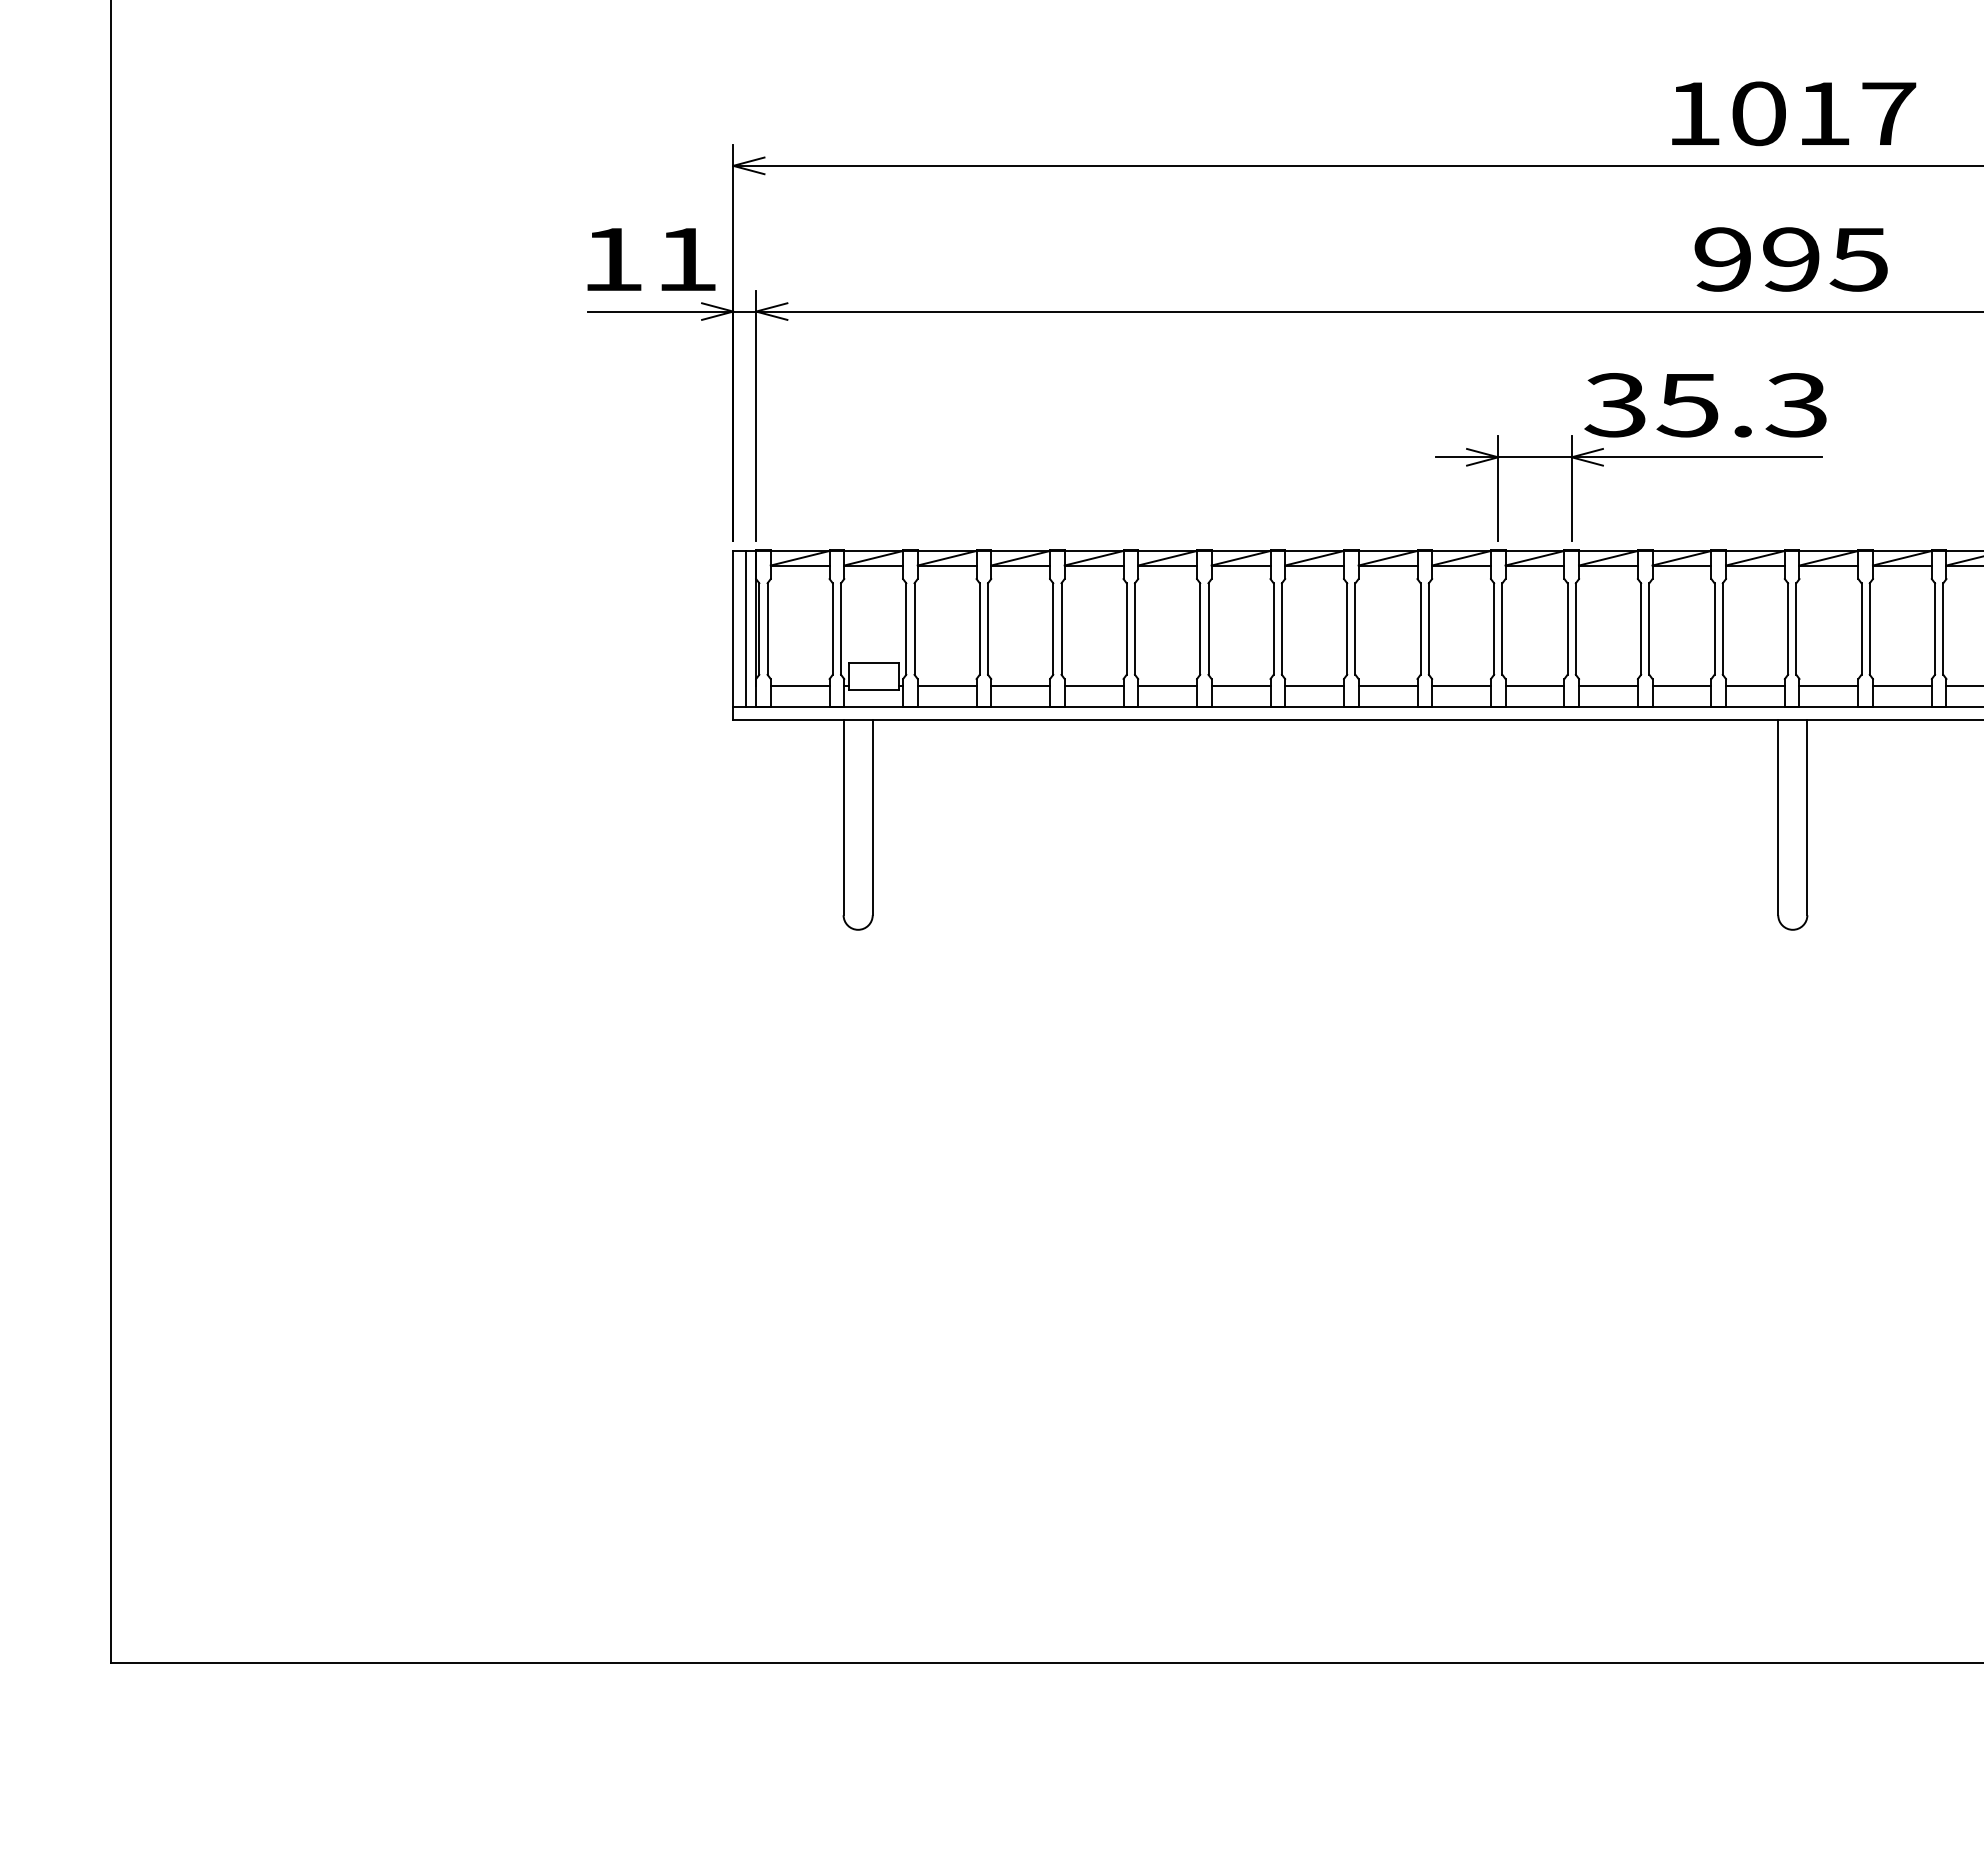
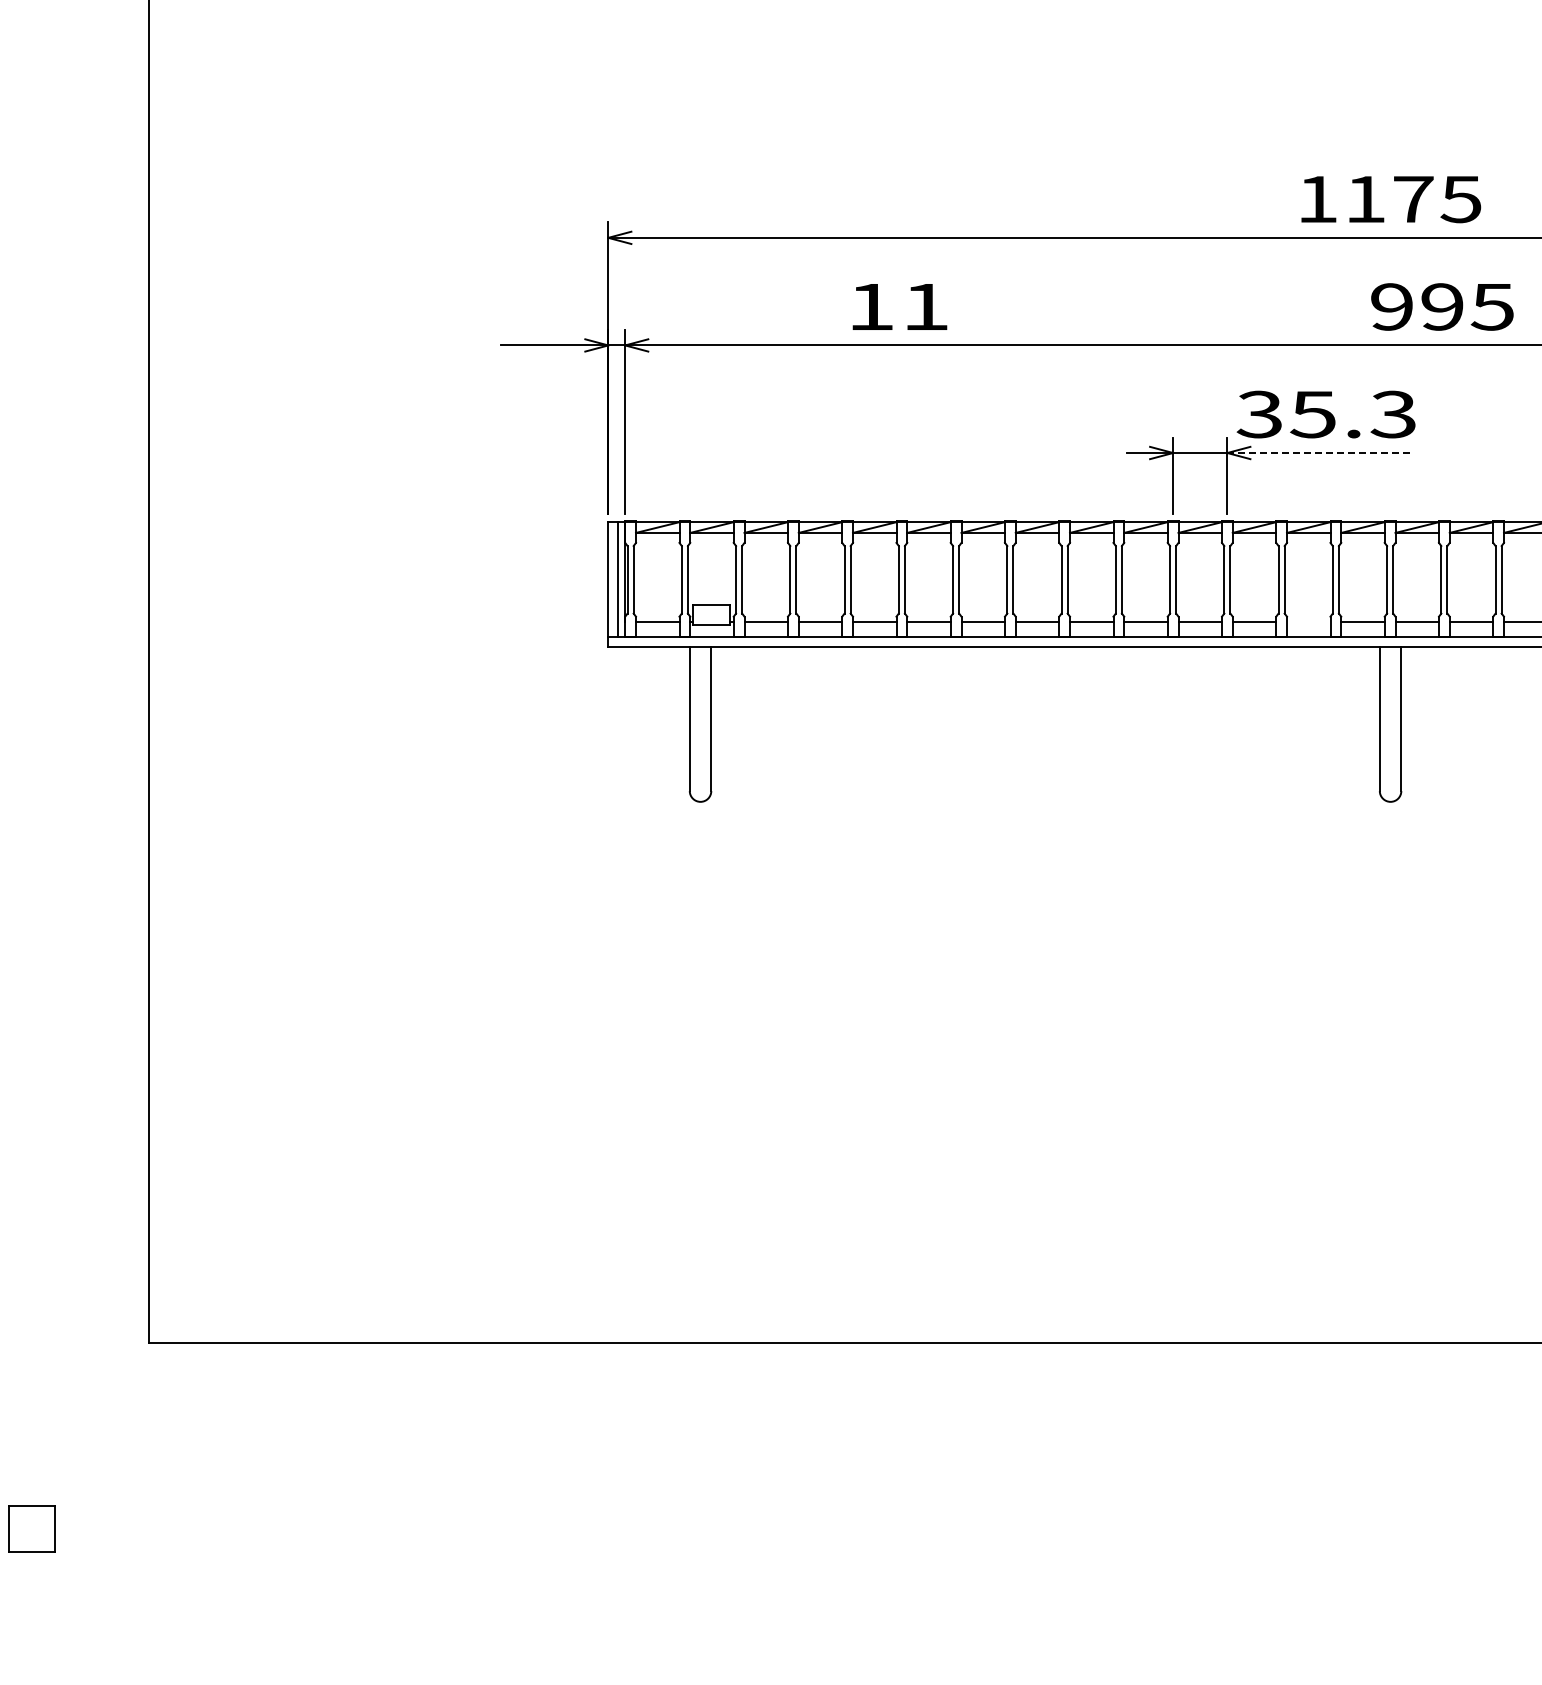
text: (1823, 113) -> (1413, 199), 1017 -> 1175
text: (650, 258) -> (899, 306), moved
text: (1791, 258) -> (1442, 306), moved
line: (1697, 457) -> (1320, 453), solid -> dashed
line: (1681, 686) -> (1308, 622), removed

